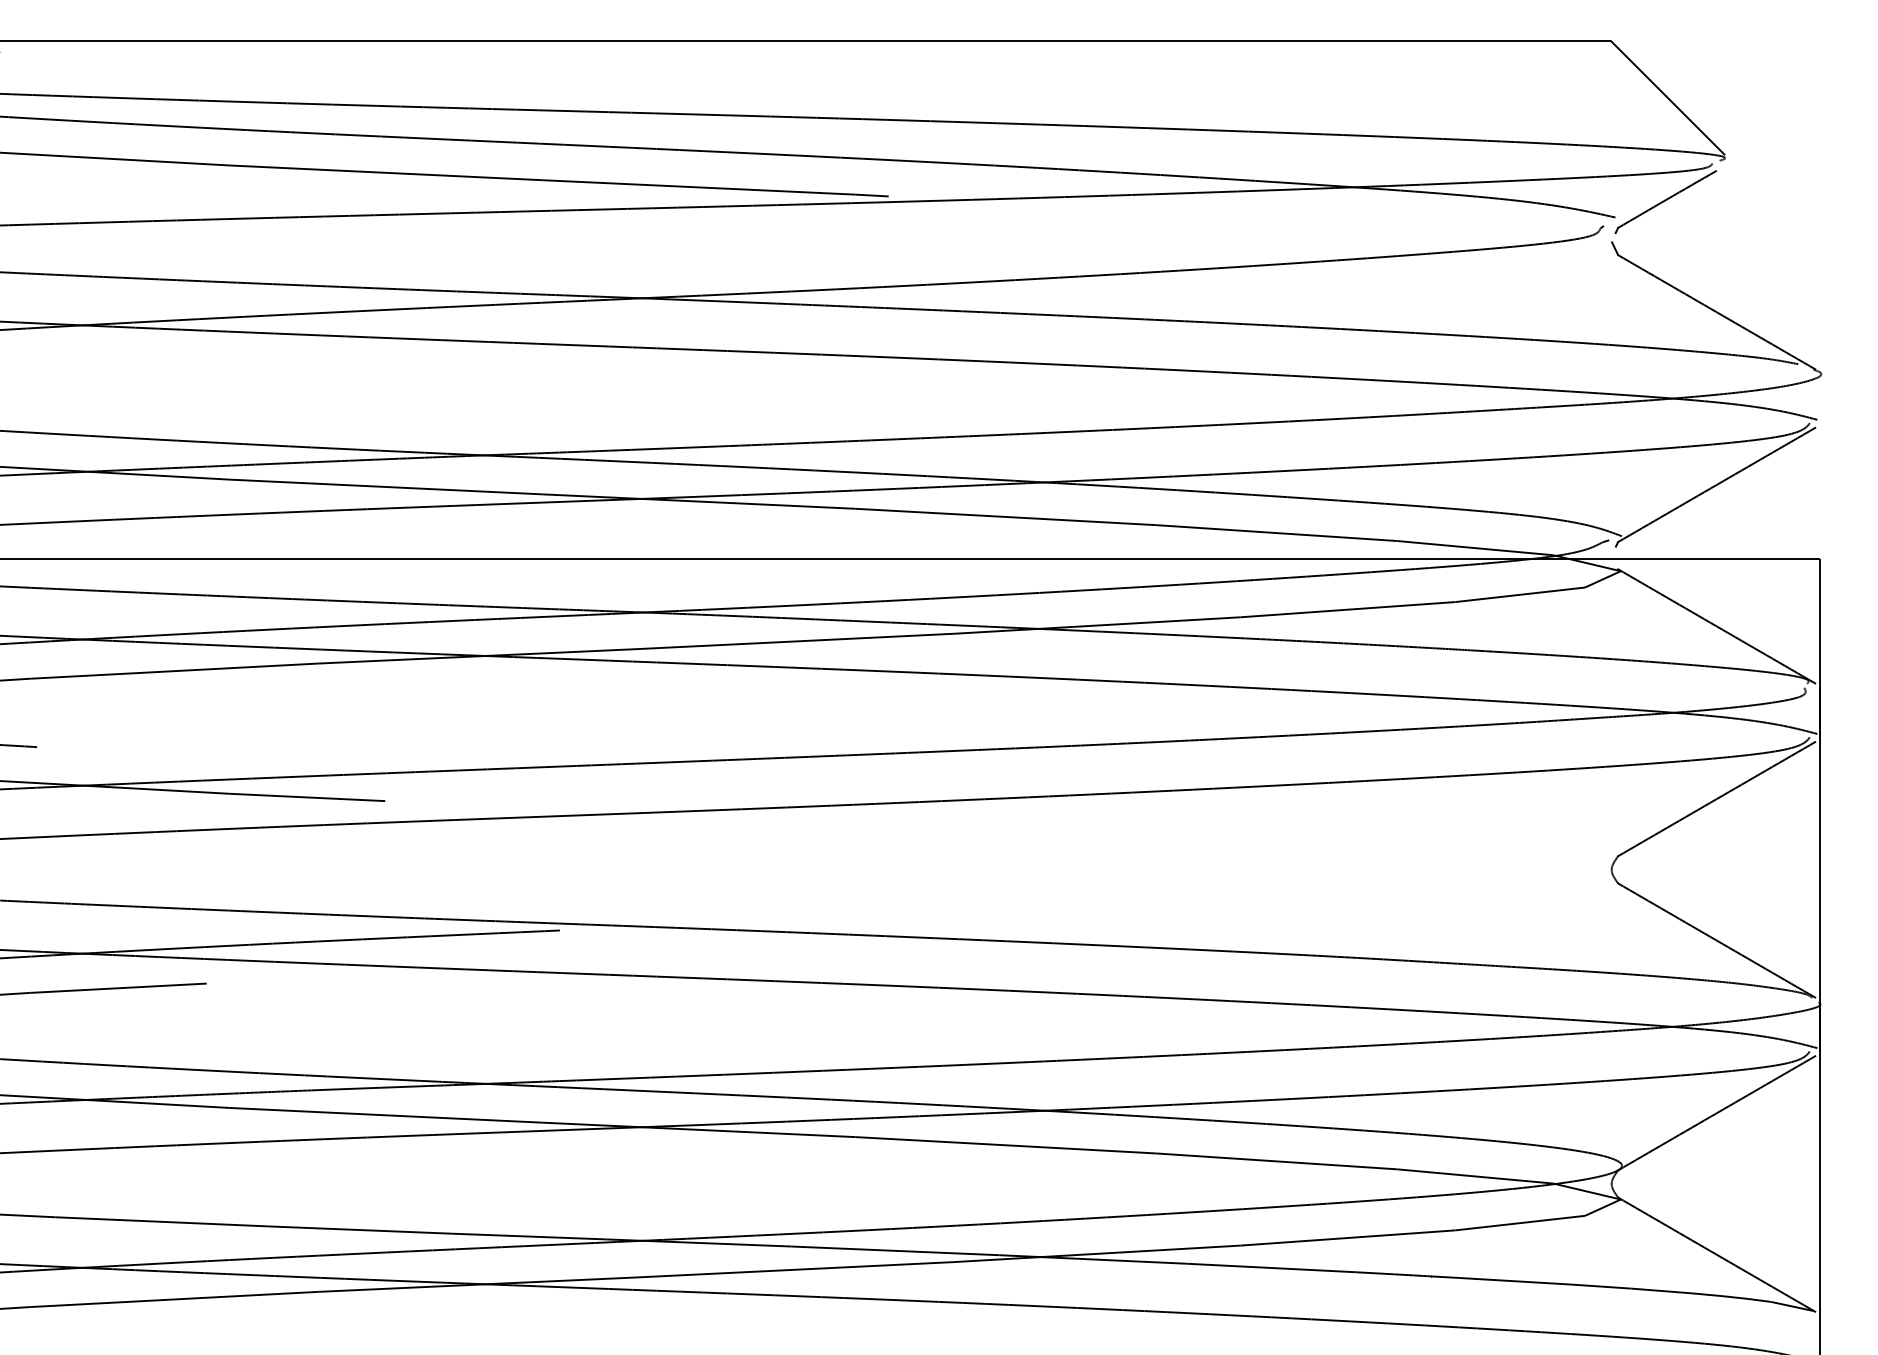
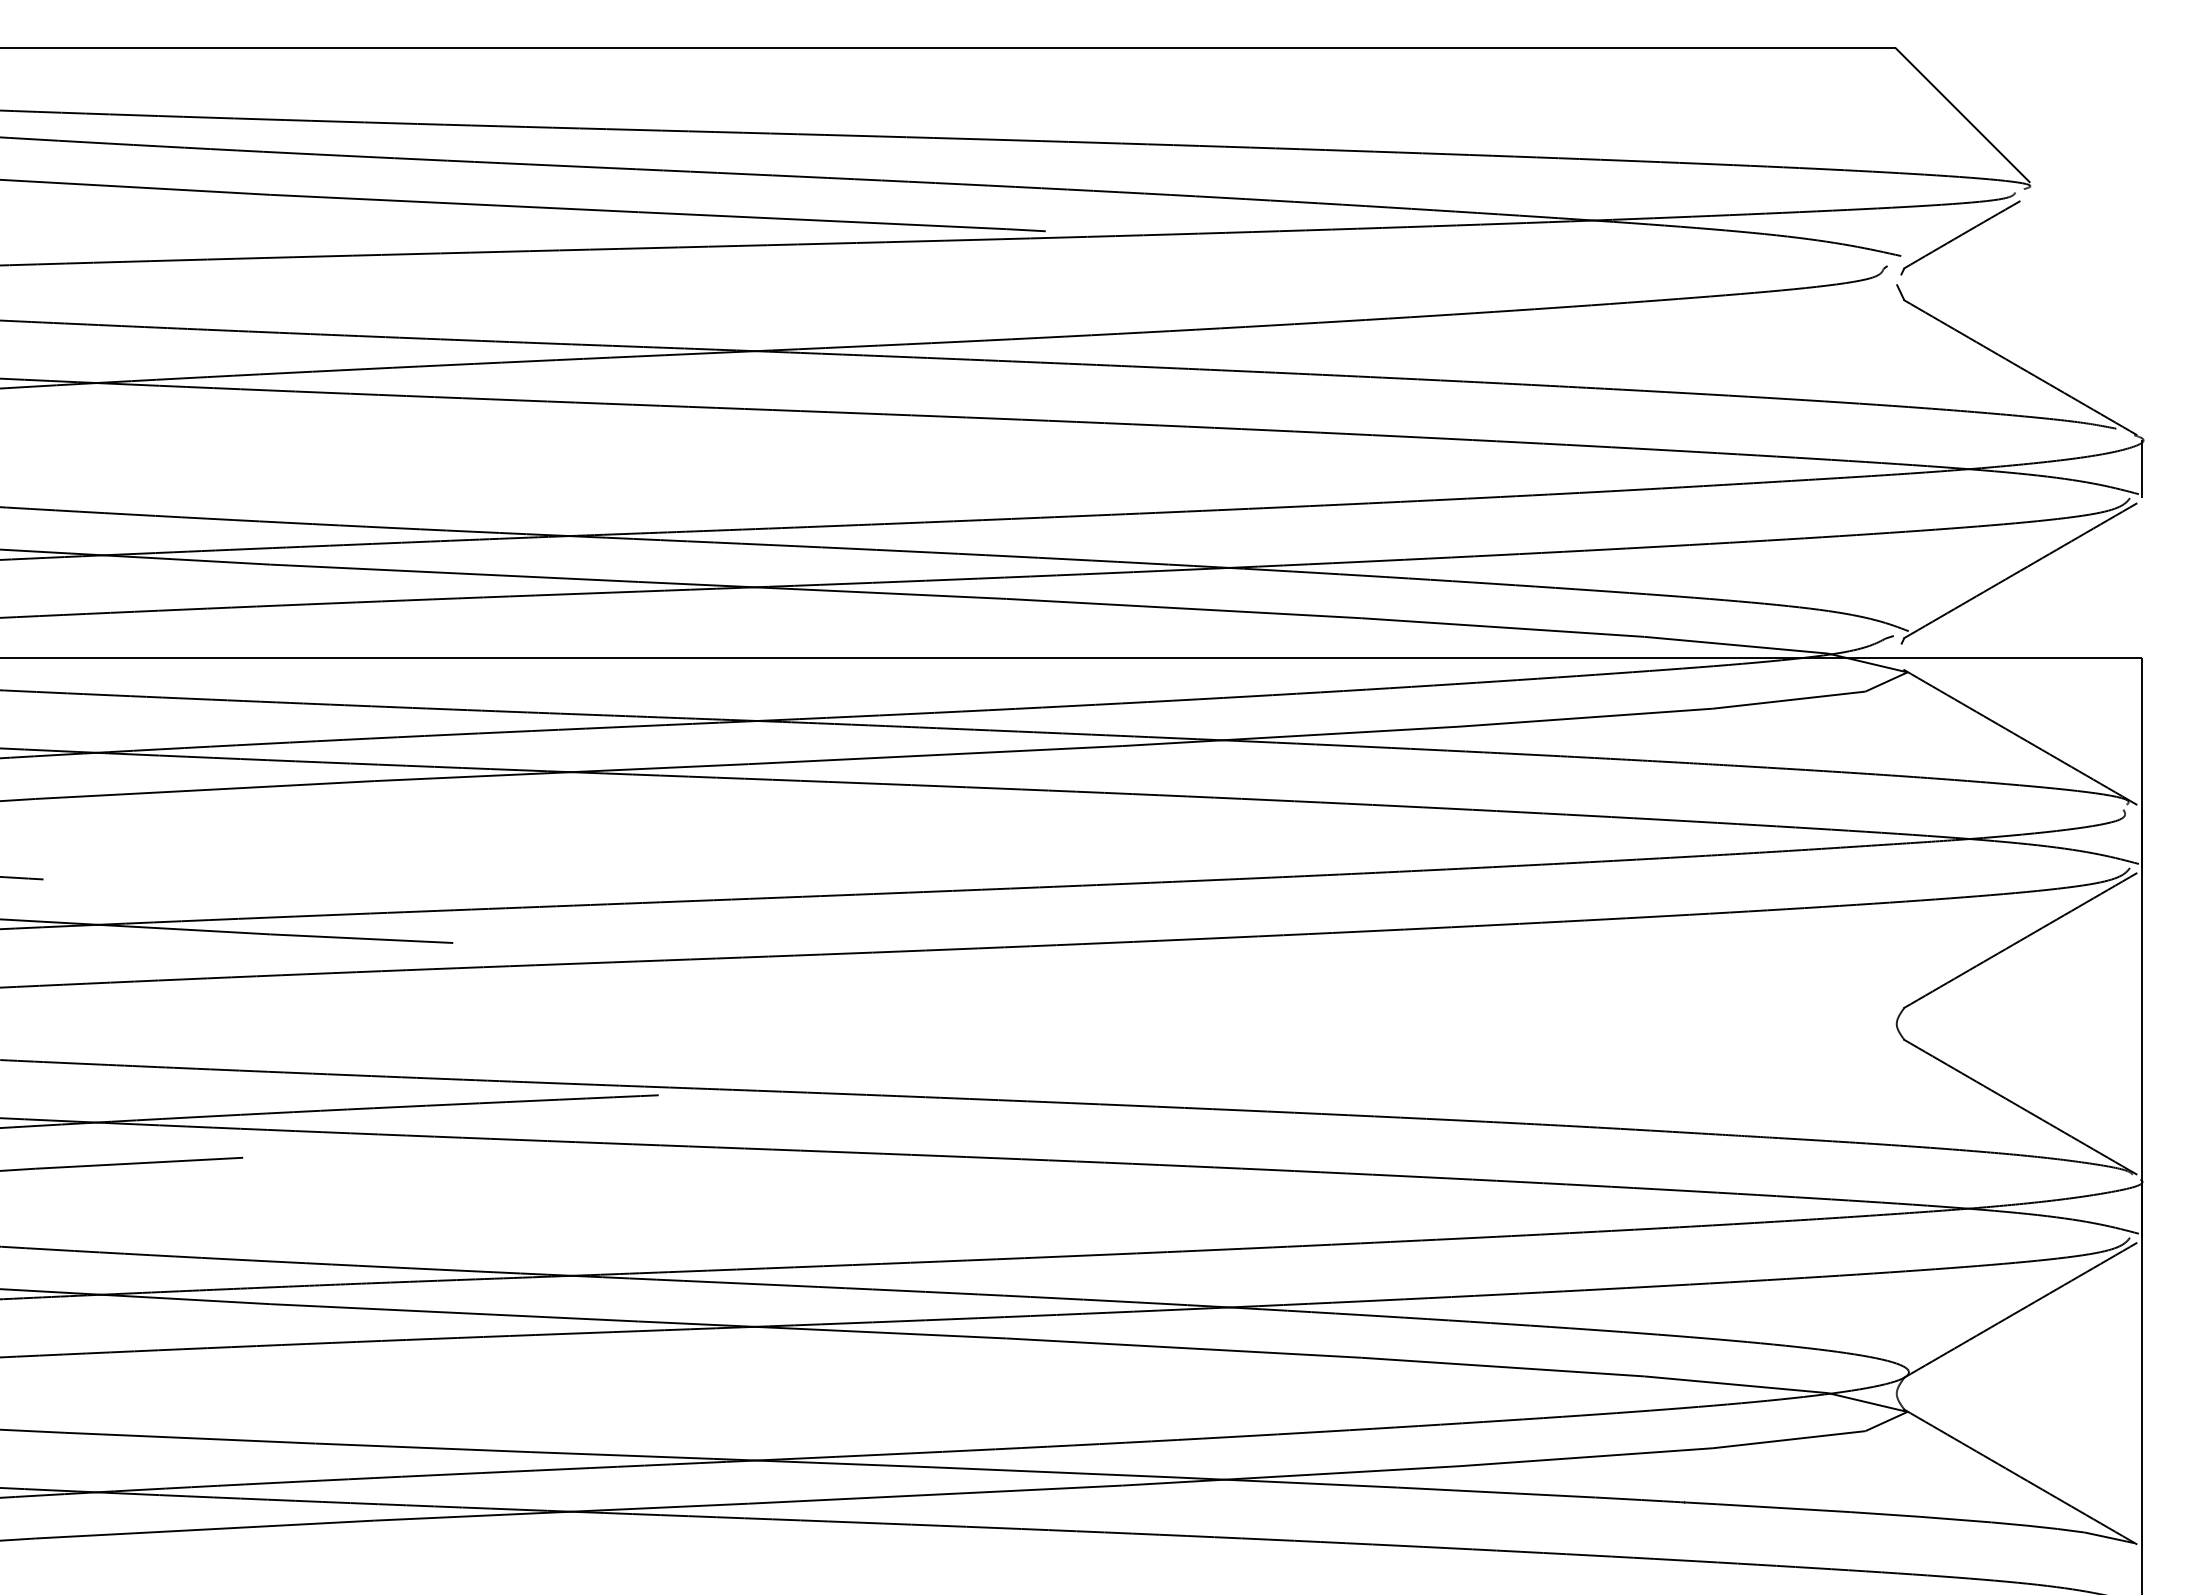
line: (1820, 398) -> (2142, 469), added

